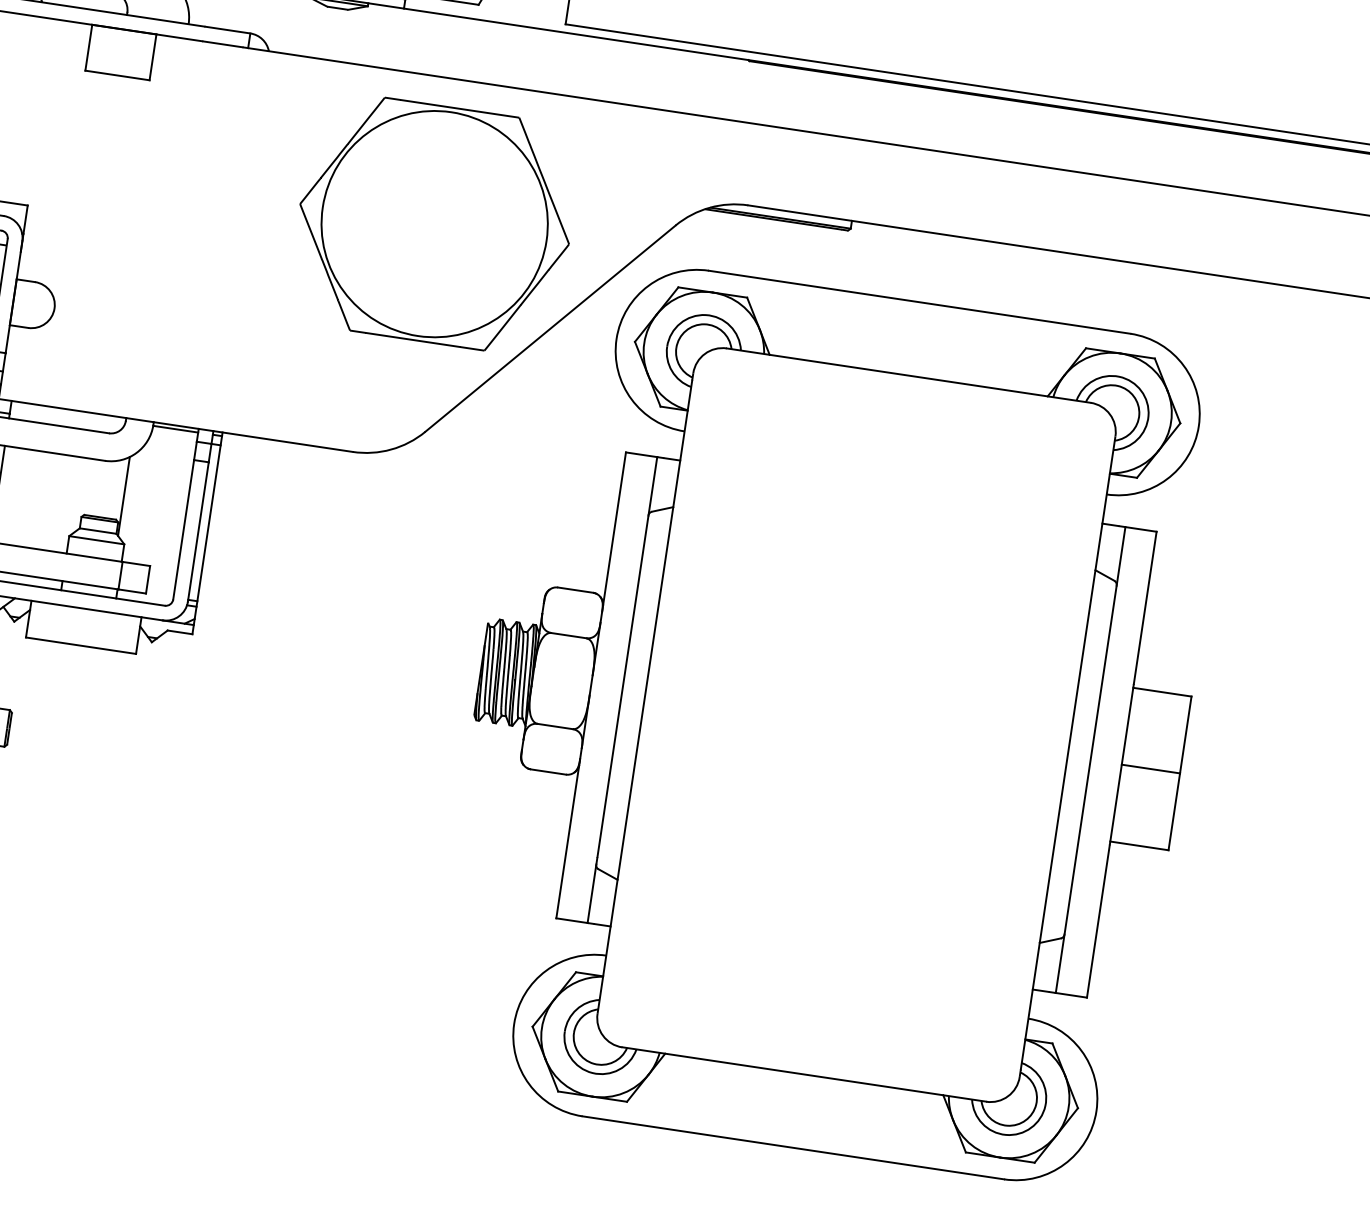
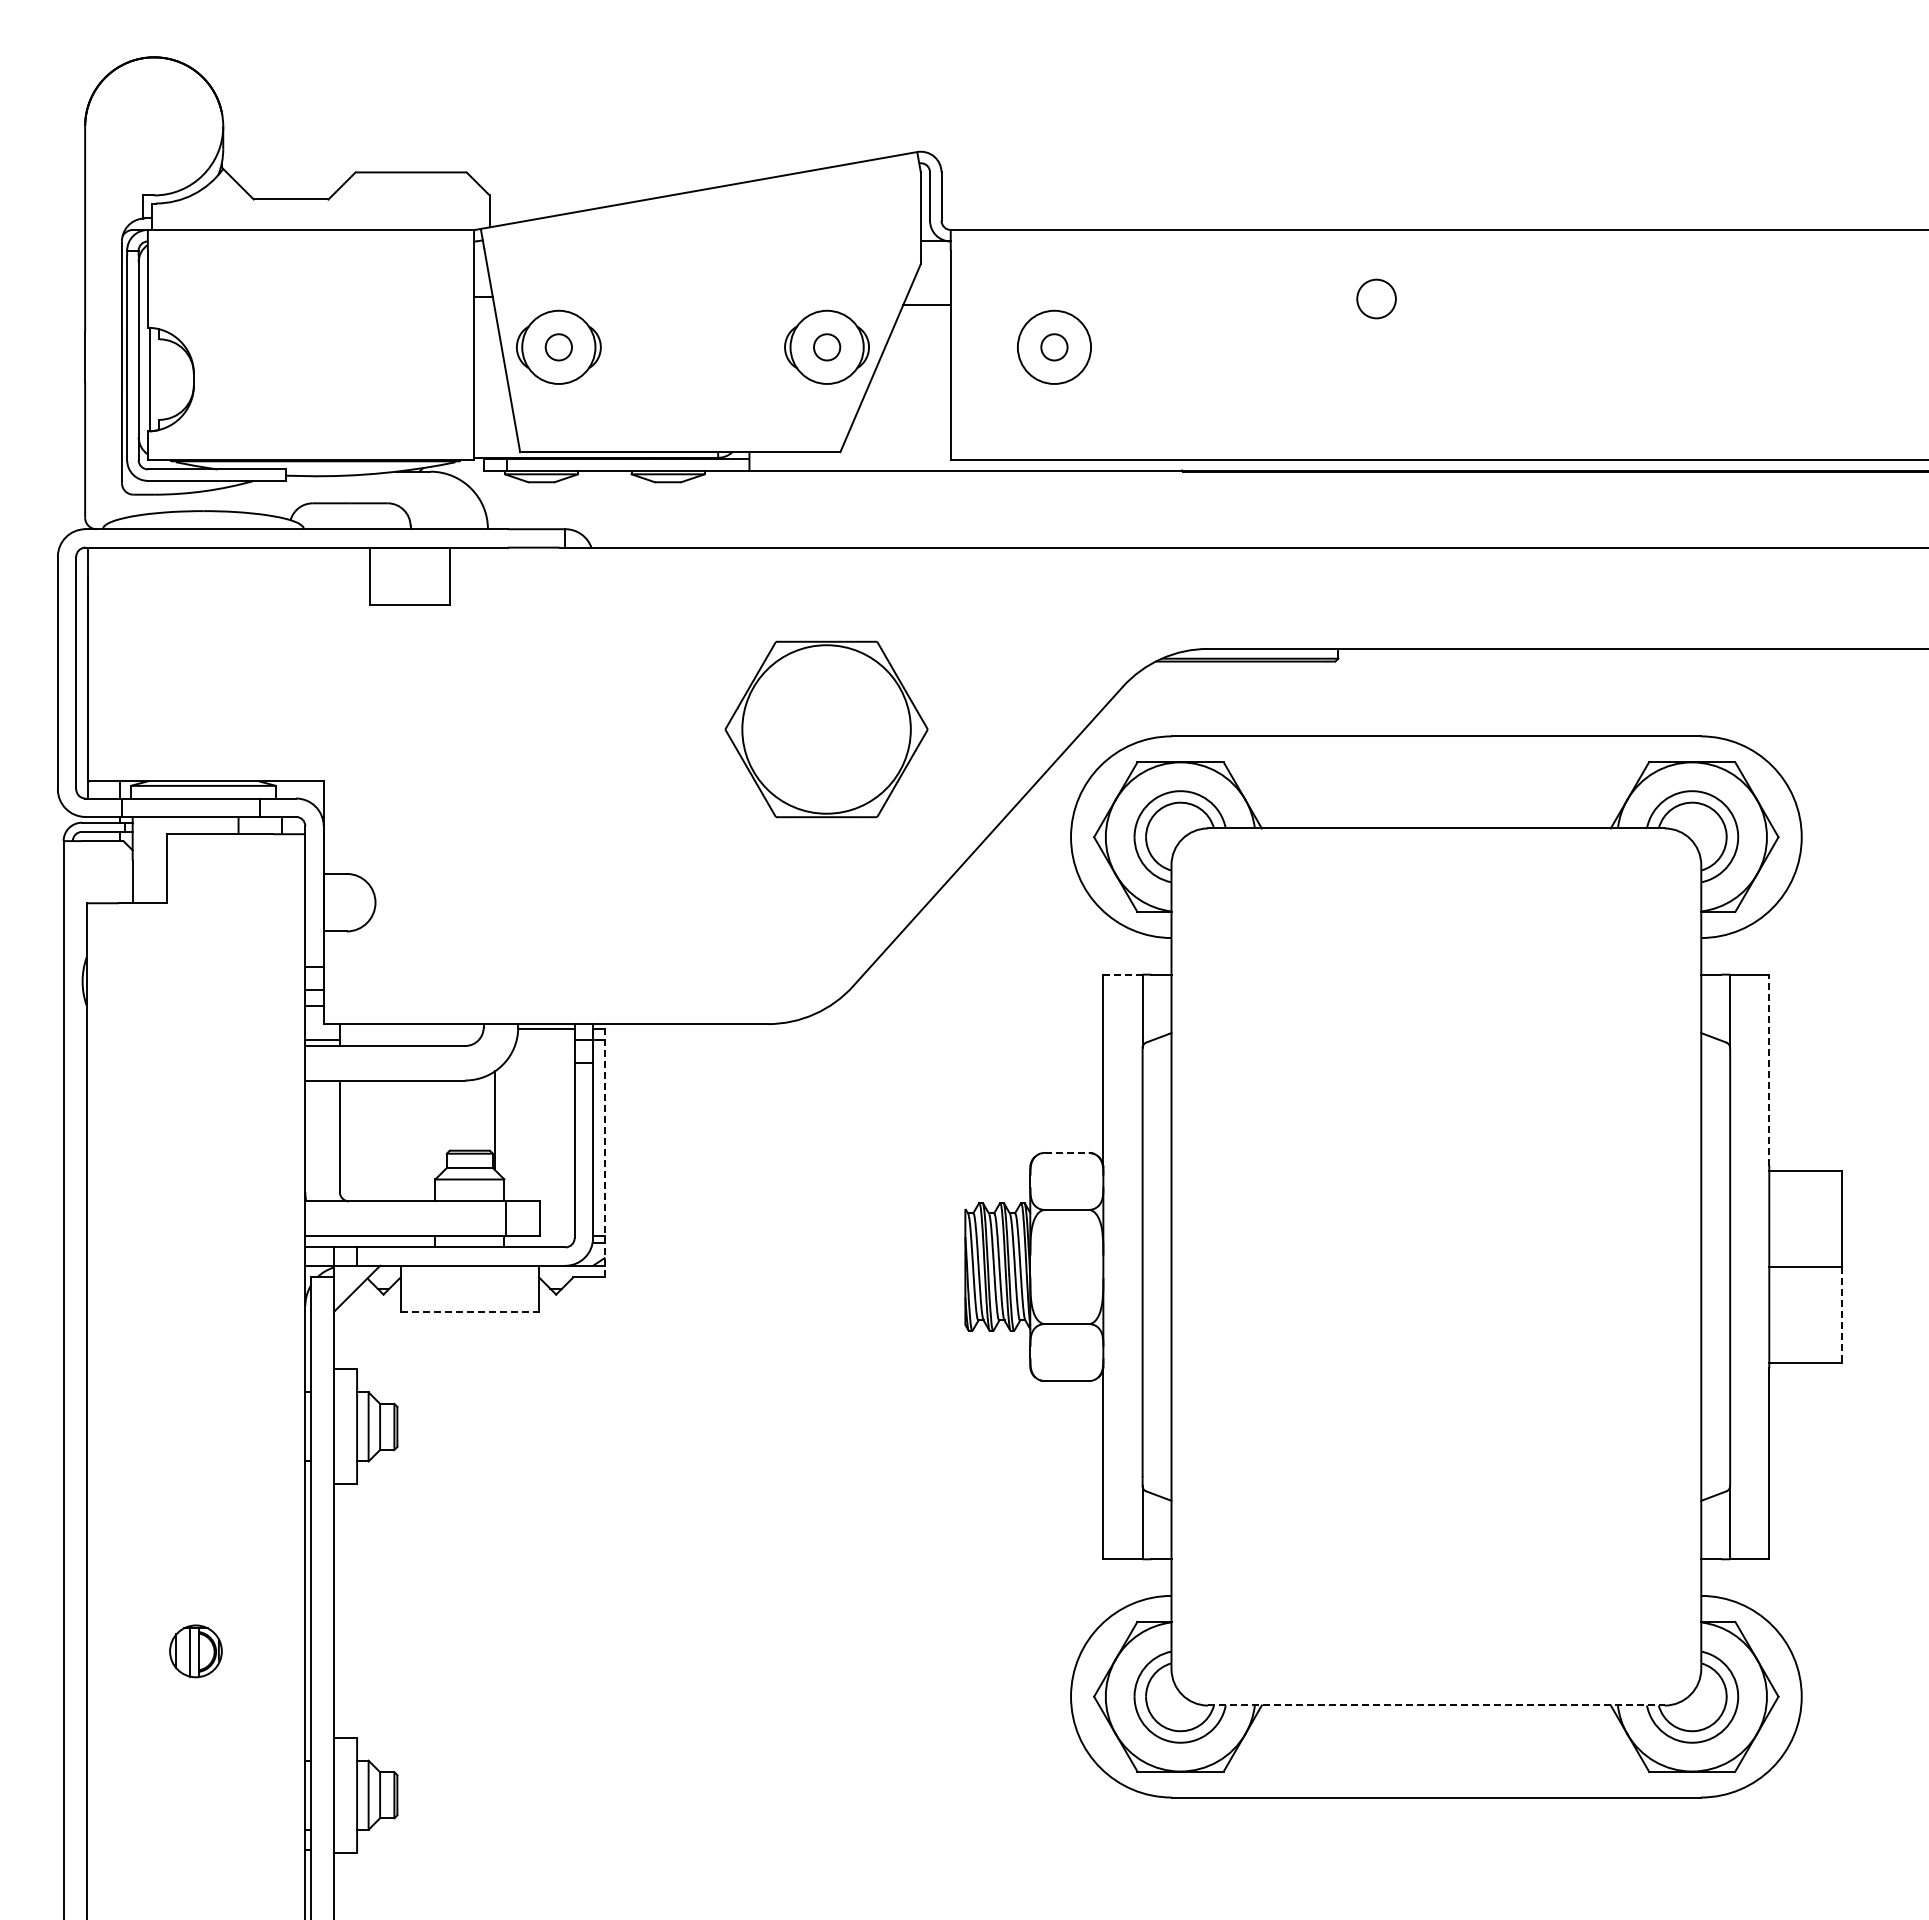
part: (434, 224) -> (826, 729), size x0.6
line: (641, 454) -> (1122, 974), solid -> dashed
line: (207, 533) -> (604, 1150), solid -> dashed
line: (575, 589) -> (1066, 1152), solid -> dashed
line: (1145, 608) -> (1769, 1070), solid -> dashed
line: (81, 645) -> (470, 1311), solid -> dashed
line: (1174, 812) -> (1842, 1315), solid -> dashed
line: (804, 1074) -> (1436, 1705), solid -> dashed

